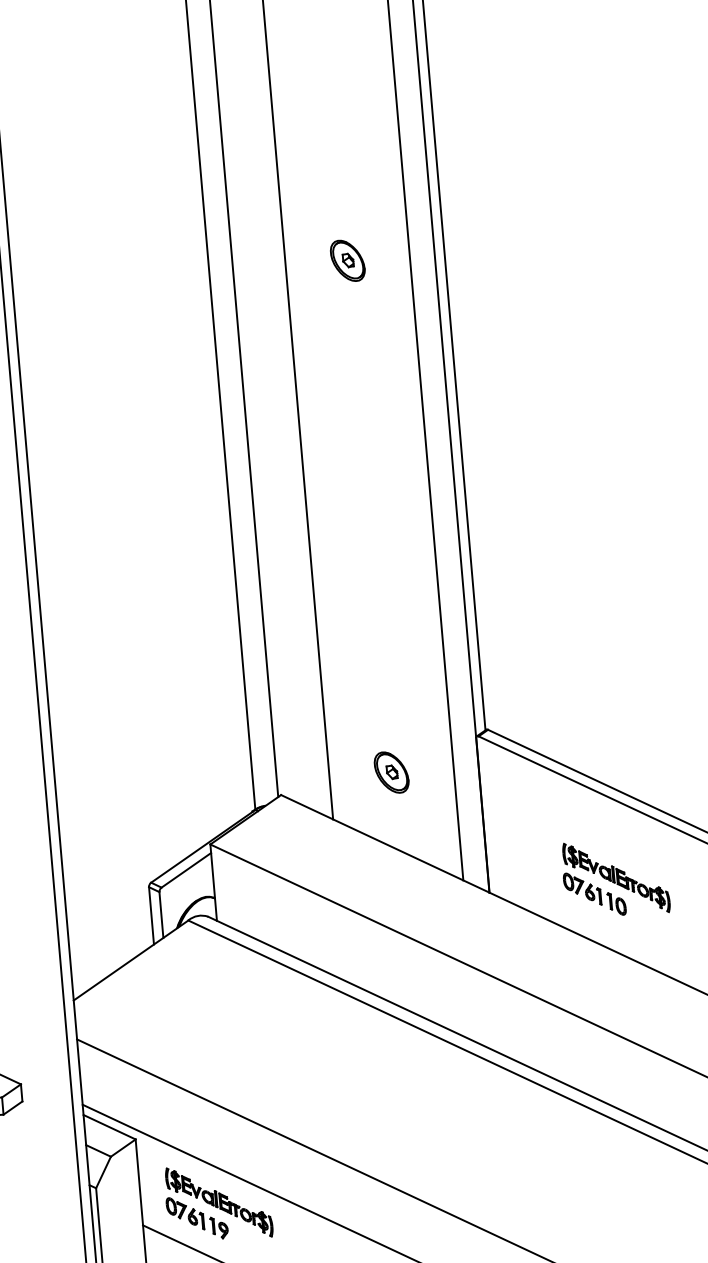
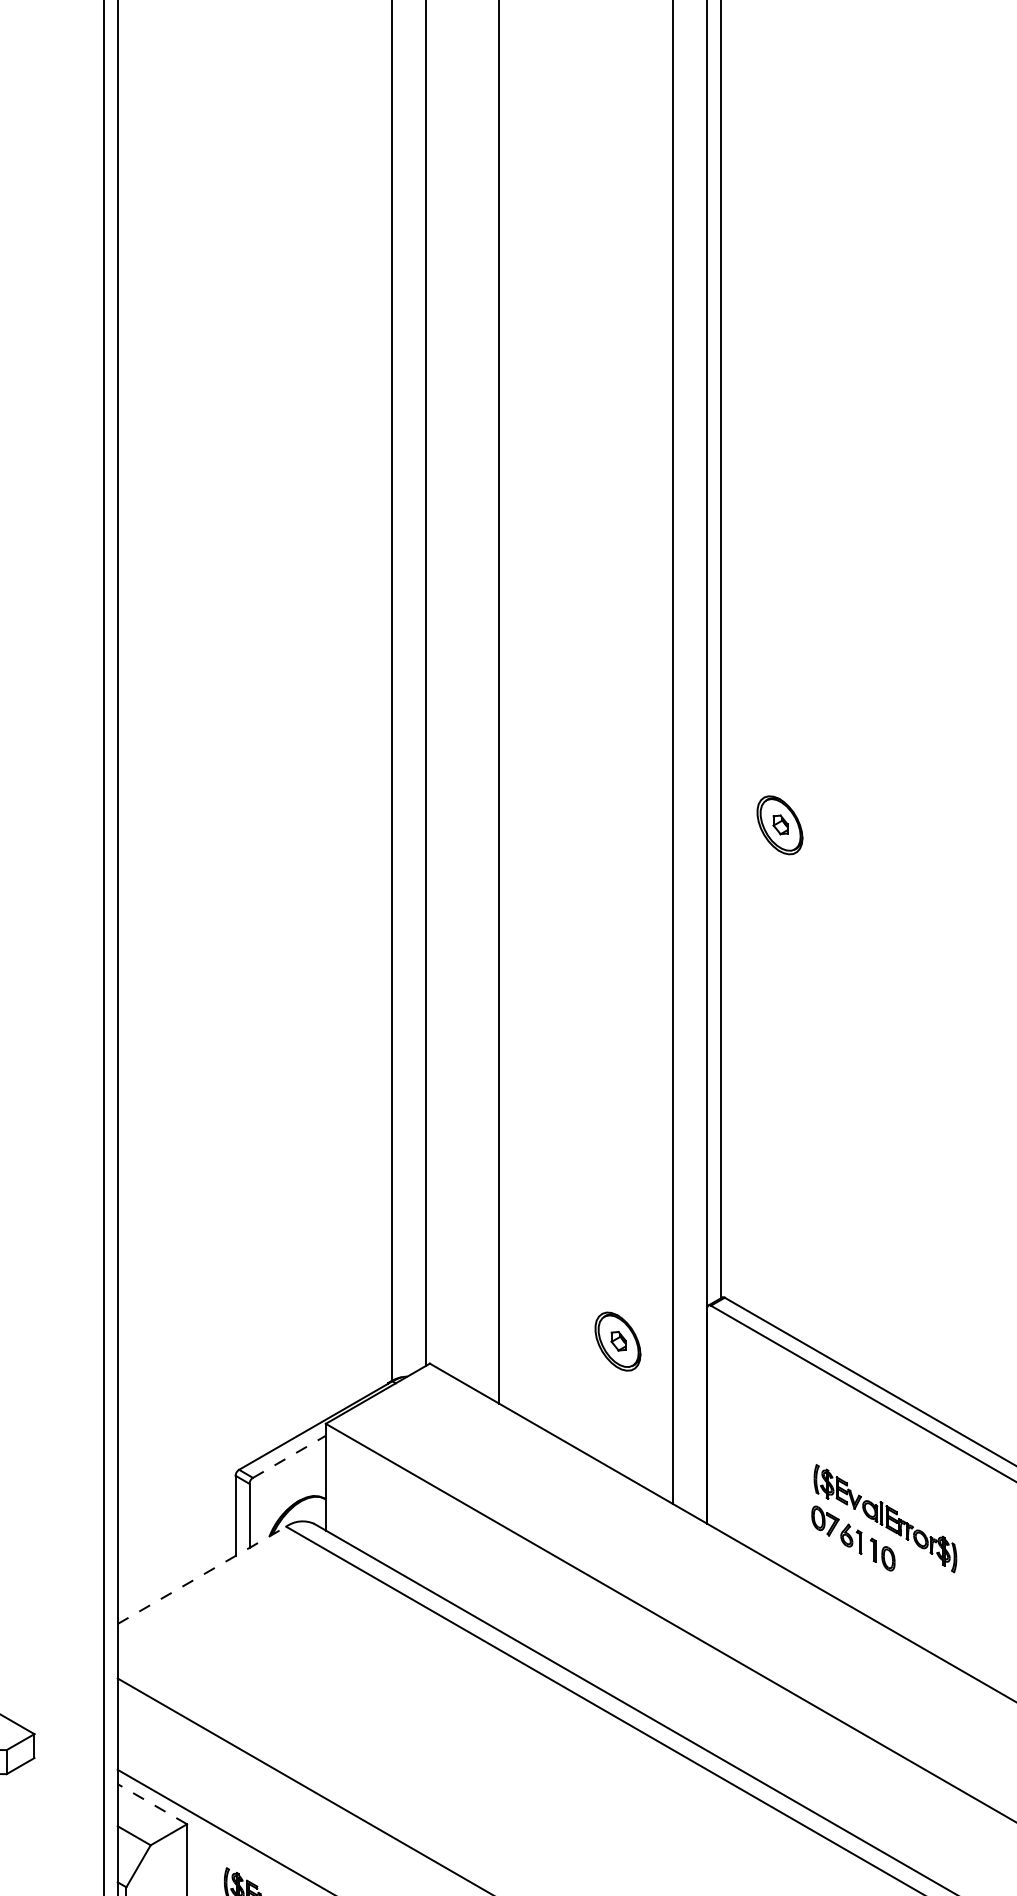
part: (347, 261) -> (779, 825), moved
part: (391, 772) -> (617, 1341), moved
line: (186, 870) -> (289, 1456), solid -> dashed
line: (131, 960) -> (202, 1575), solid -> dashed
line: (108, 1126) -> (151, 1803), solid -> dashed

